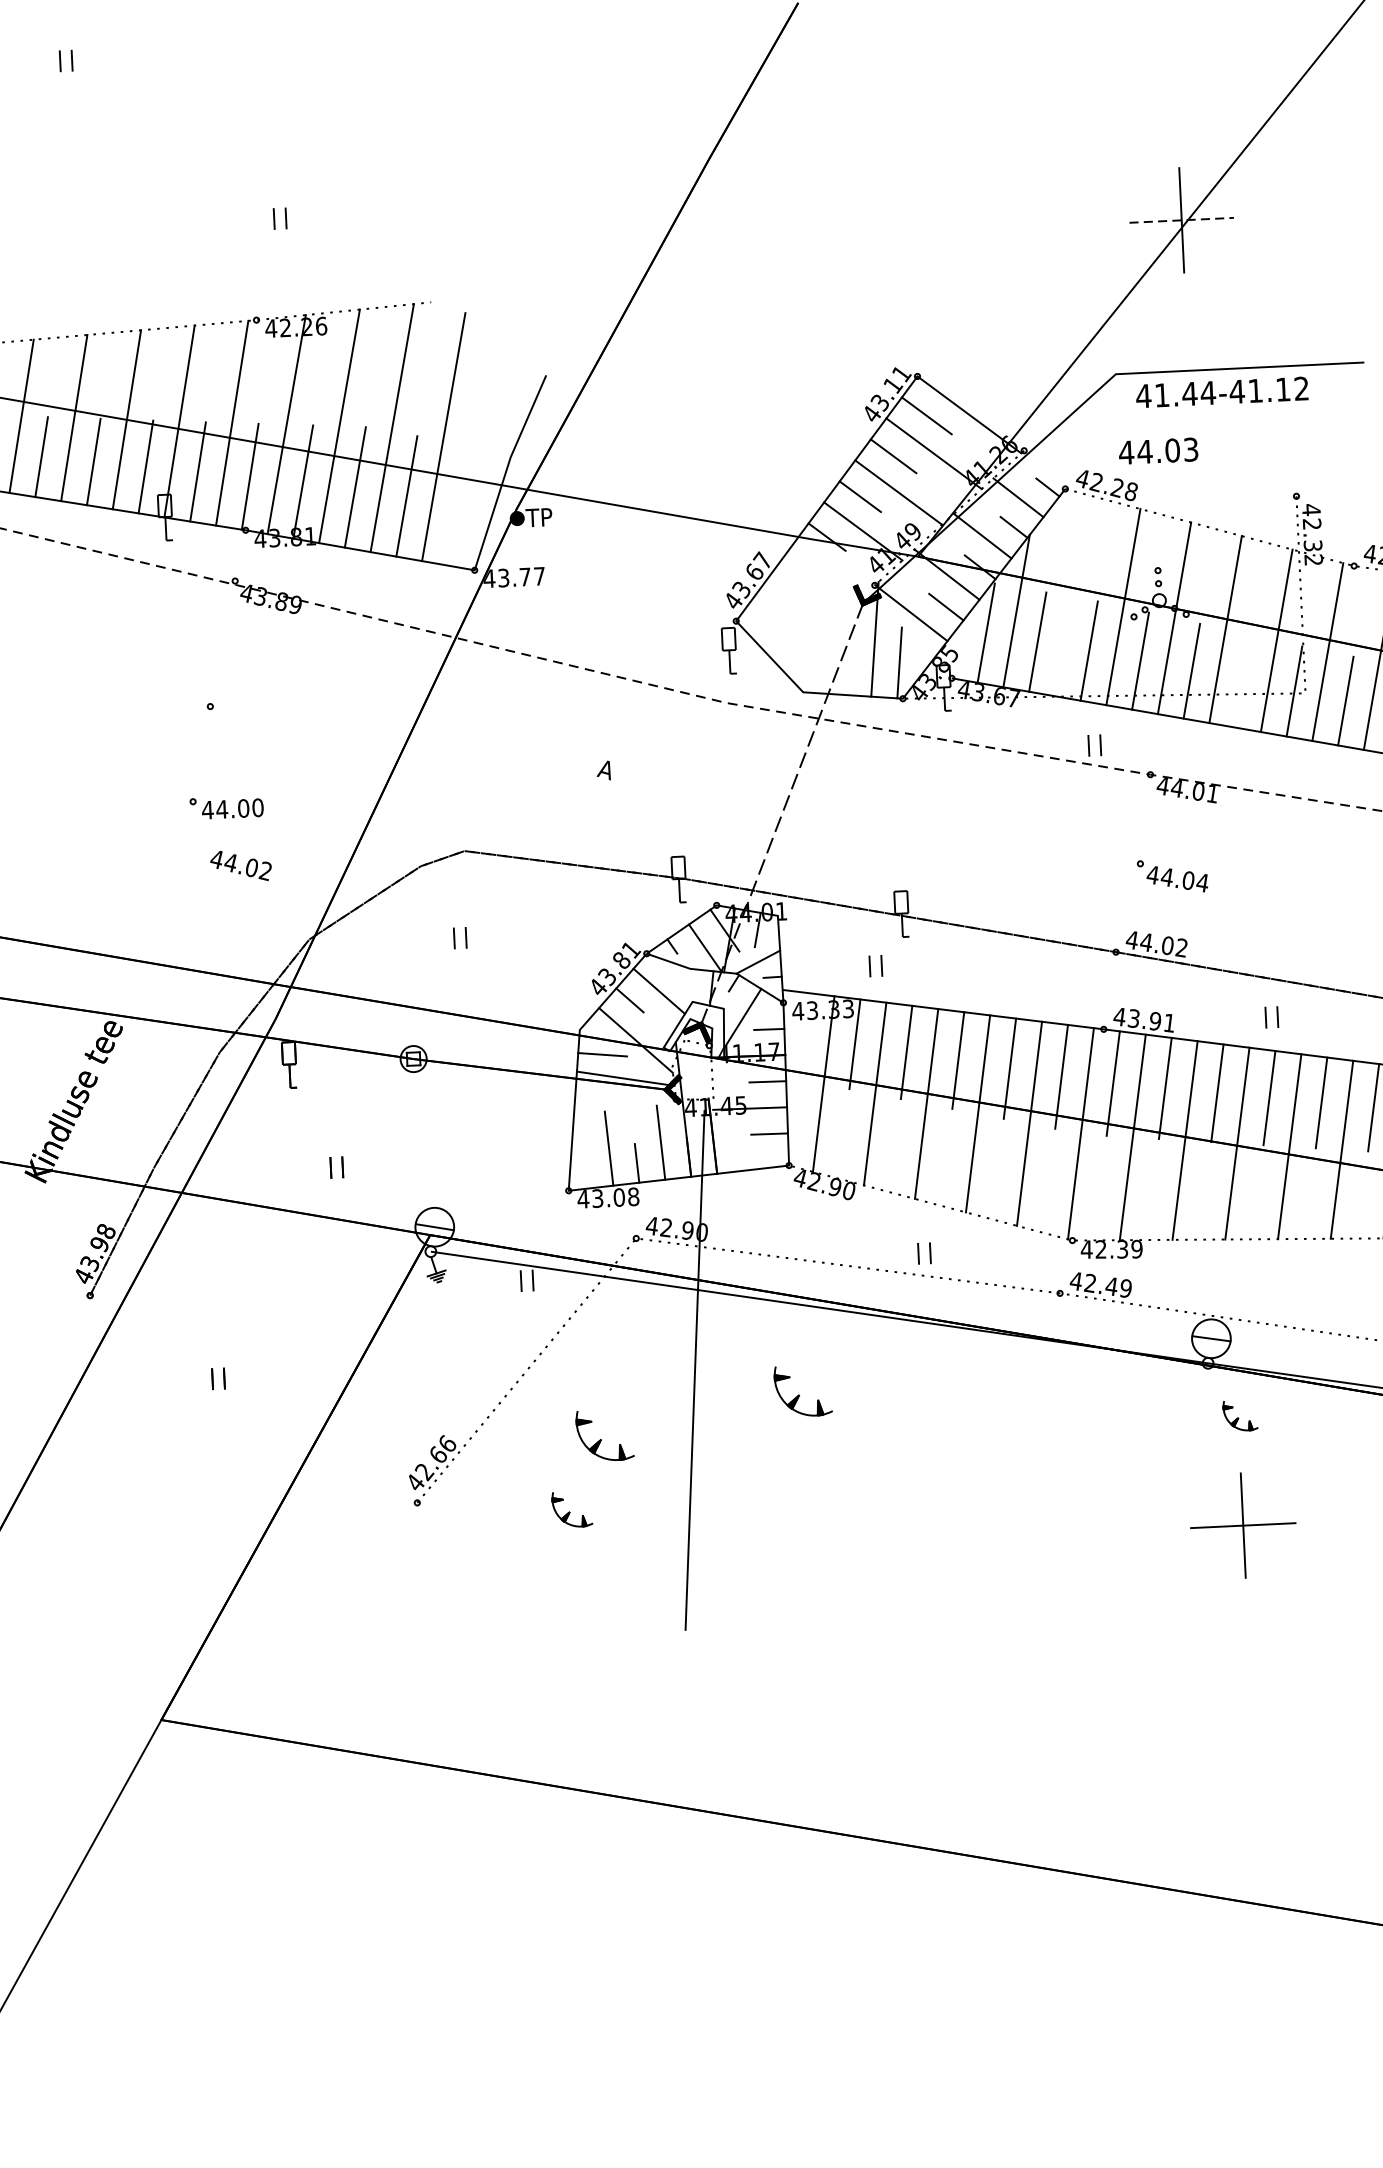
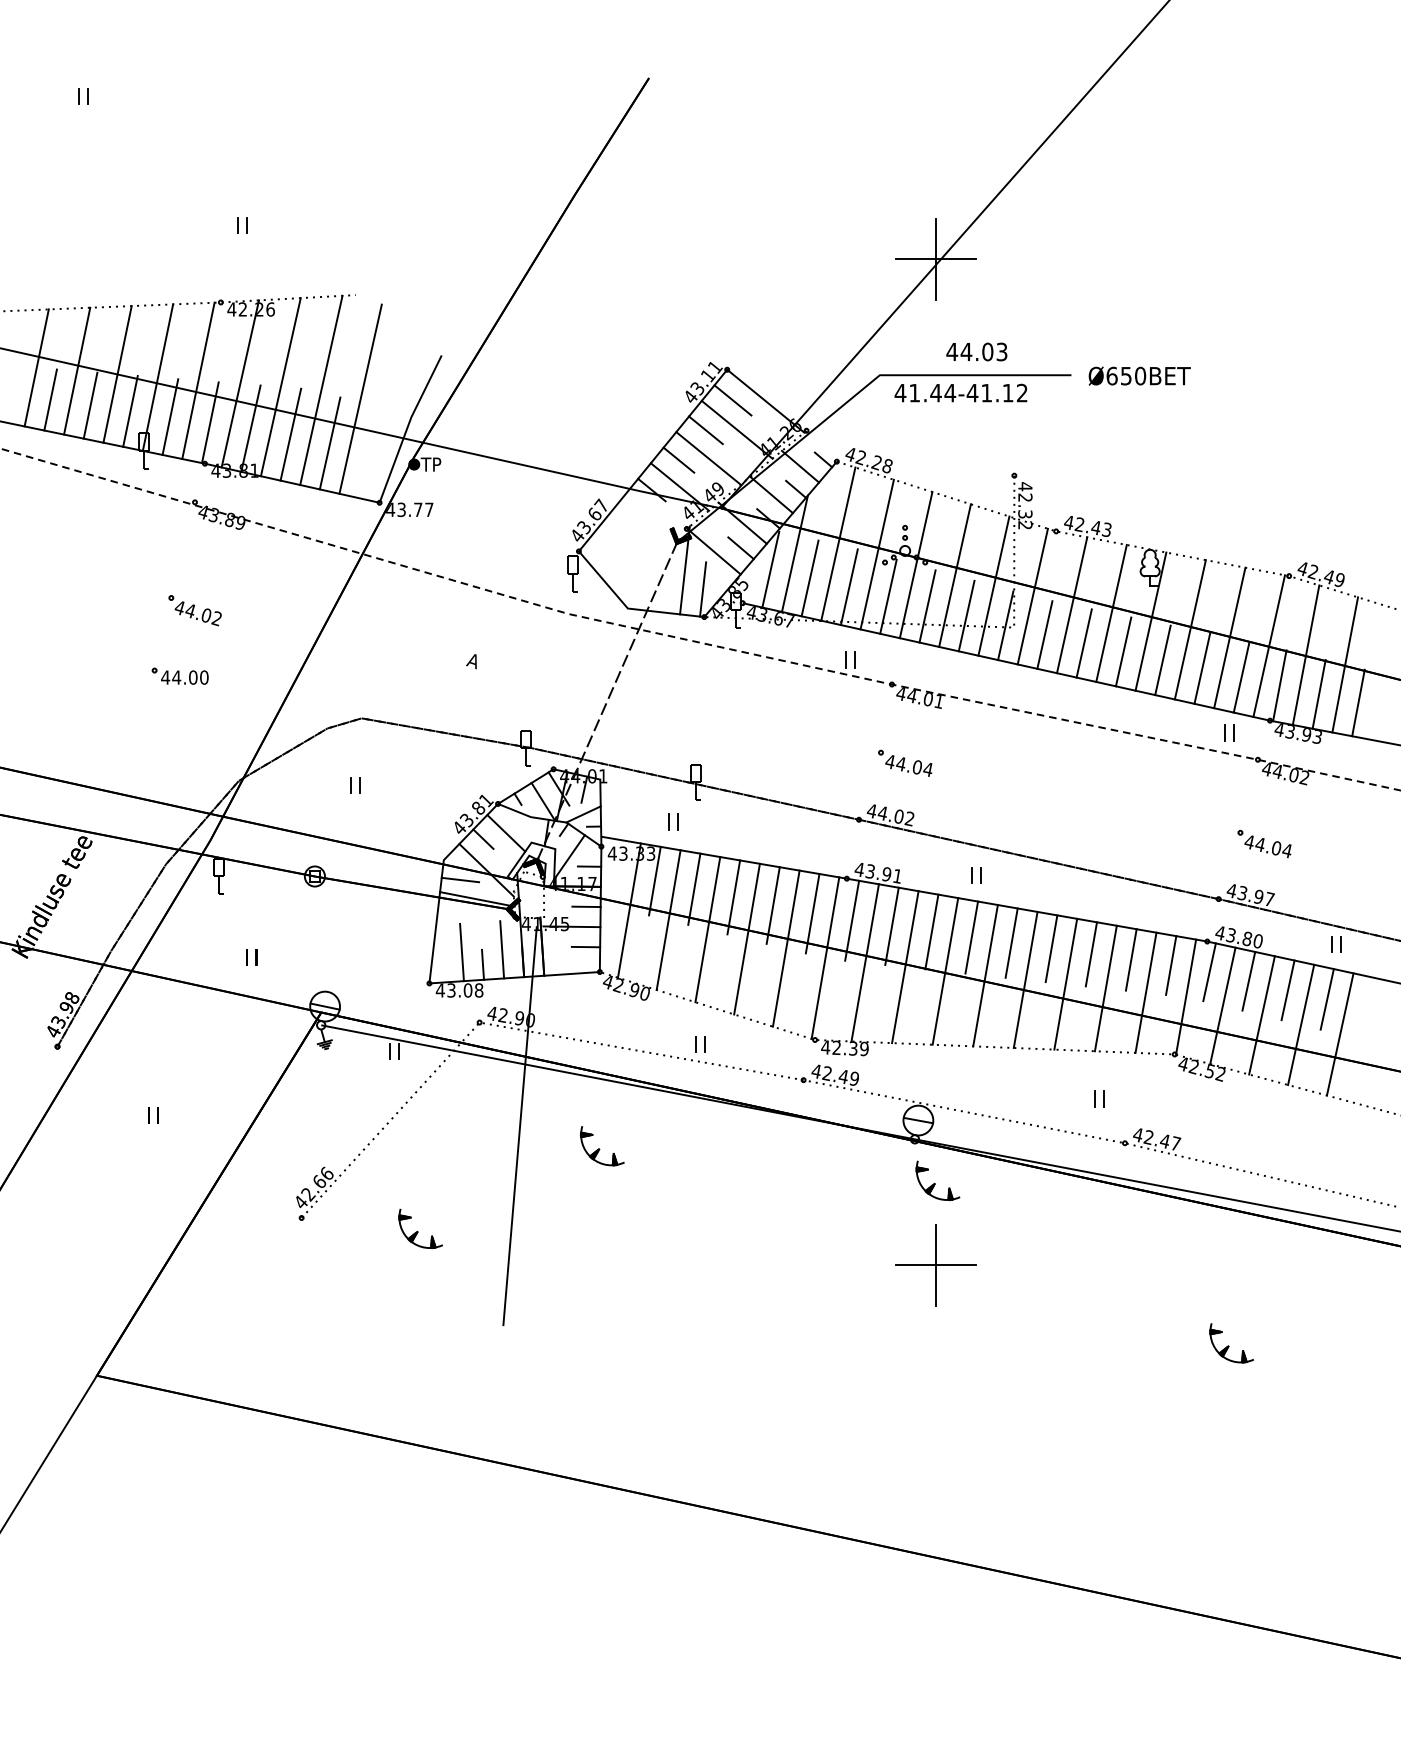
line: (1182, 220) -> (936, 259), dashed -> solid
text: (1157, 450) -> (976, 351), moved
line: (1072, 595) -> (838, 543), added
line: (1242, 680) -> (966, 615), added
text: (240, 865) -> (197, 613), moved
part: (1239, 1415) -> (937, 1180), size x1.67
part: (605, 1436) -> (448, 1173), removed
part: (572, 1509) -> (420, 1228), size x1.43

